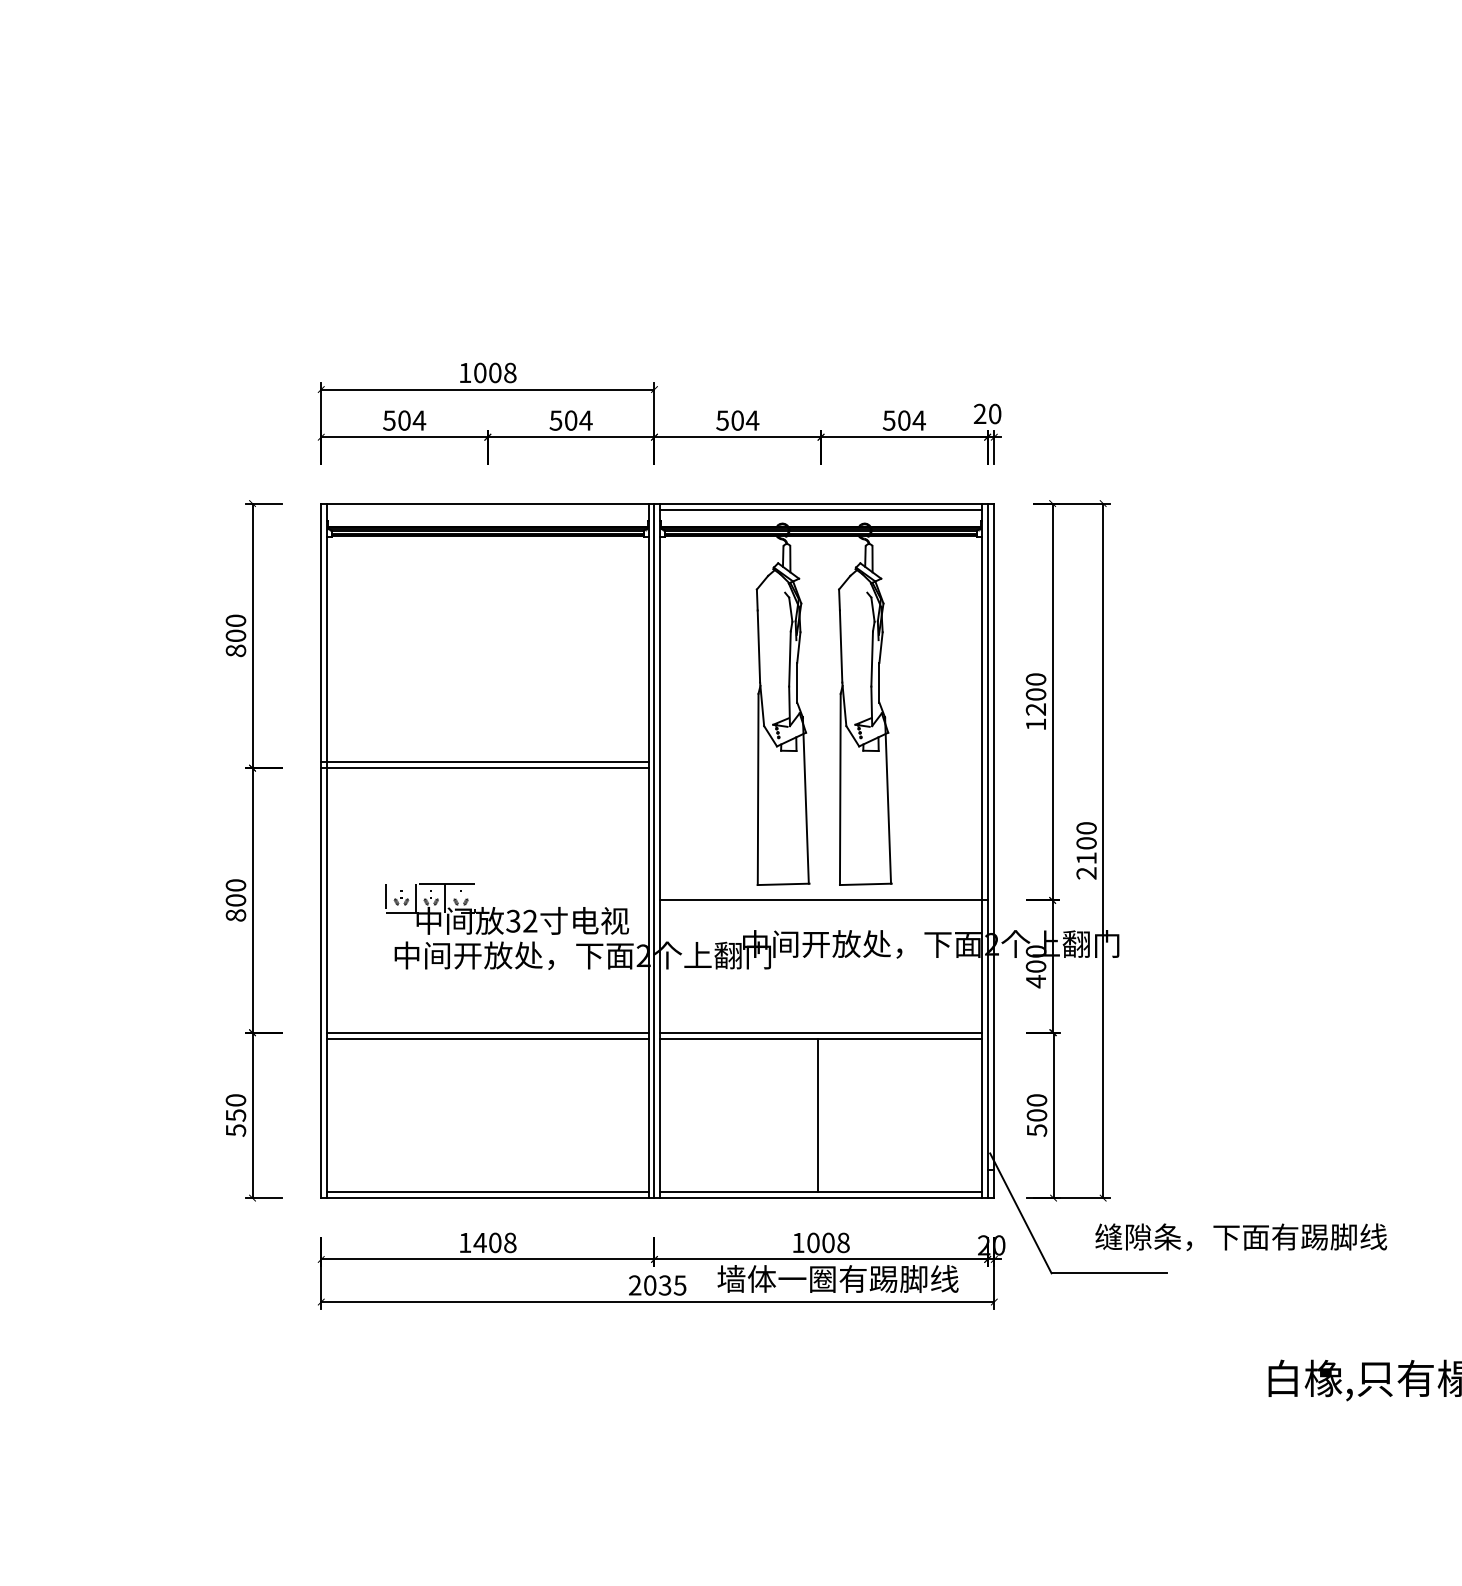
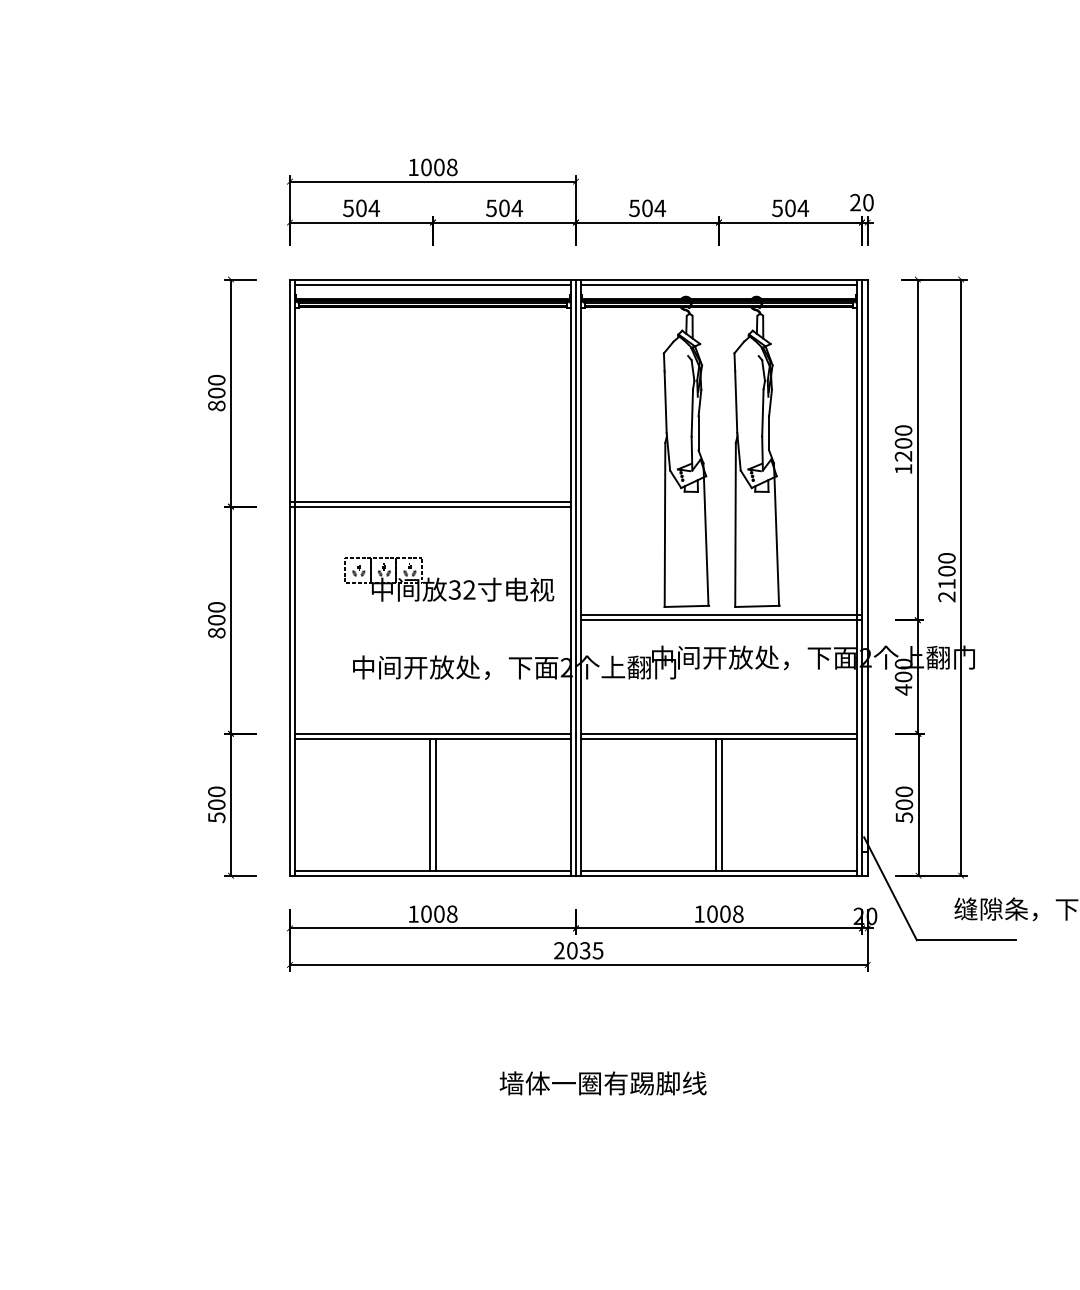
line: (487, 509) -> (432, 284), added
line: (823, 894) -> (721, 615), added
part: (506, 908) -> (448, 579), moved
text: (235, 1115) -> (216, 804), 550 -> 500
line: (484, 1115) -> (430, 804), added
line: (490, 1115) -> (435, 804), added
line: (824, 1115) -> (721, 804), added
text: (479, 1242) -> (425, 913), 1408 -> 1008
text: (837, 1278) -> (602, 1082), moved

